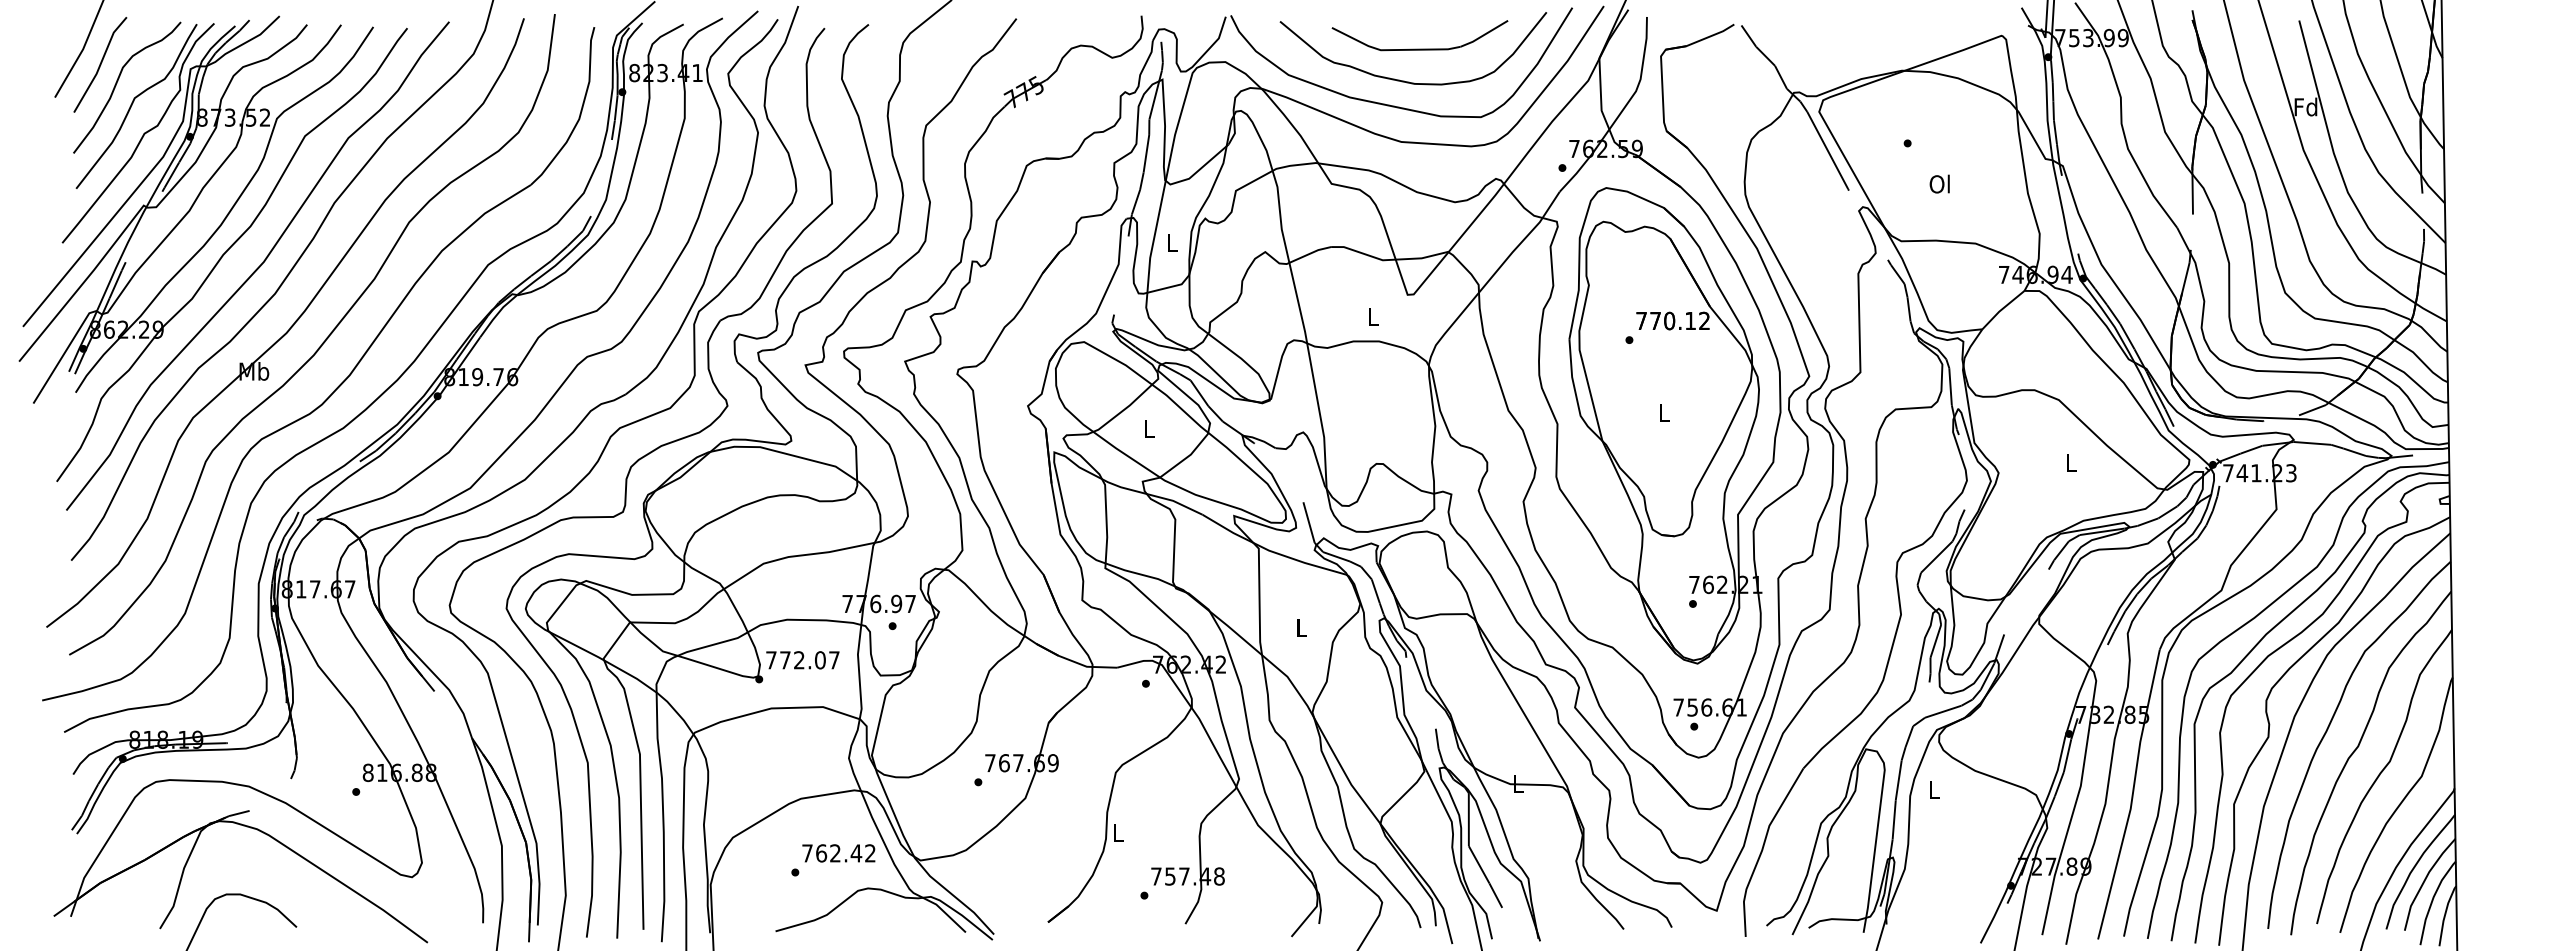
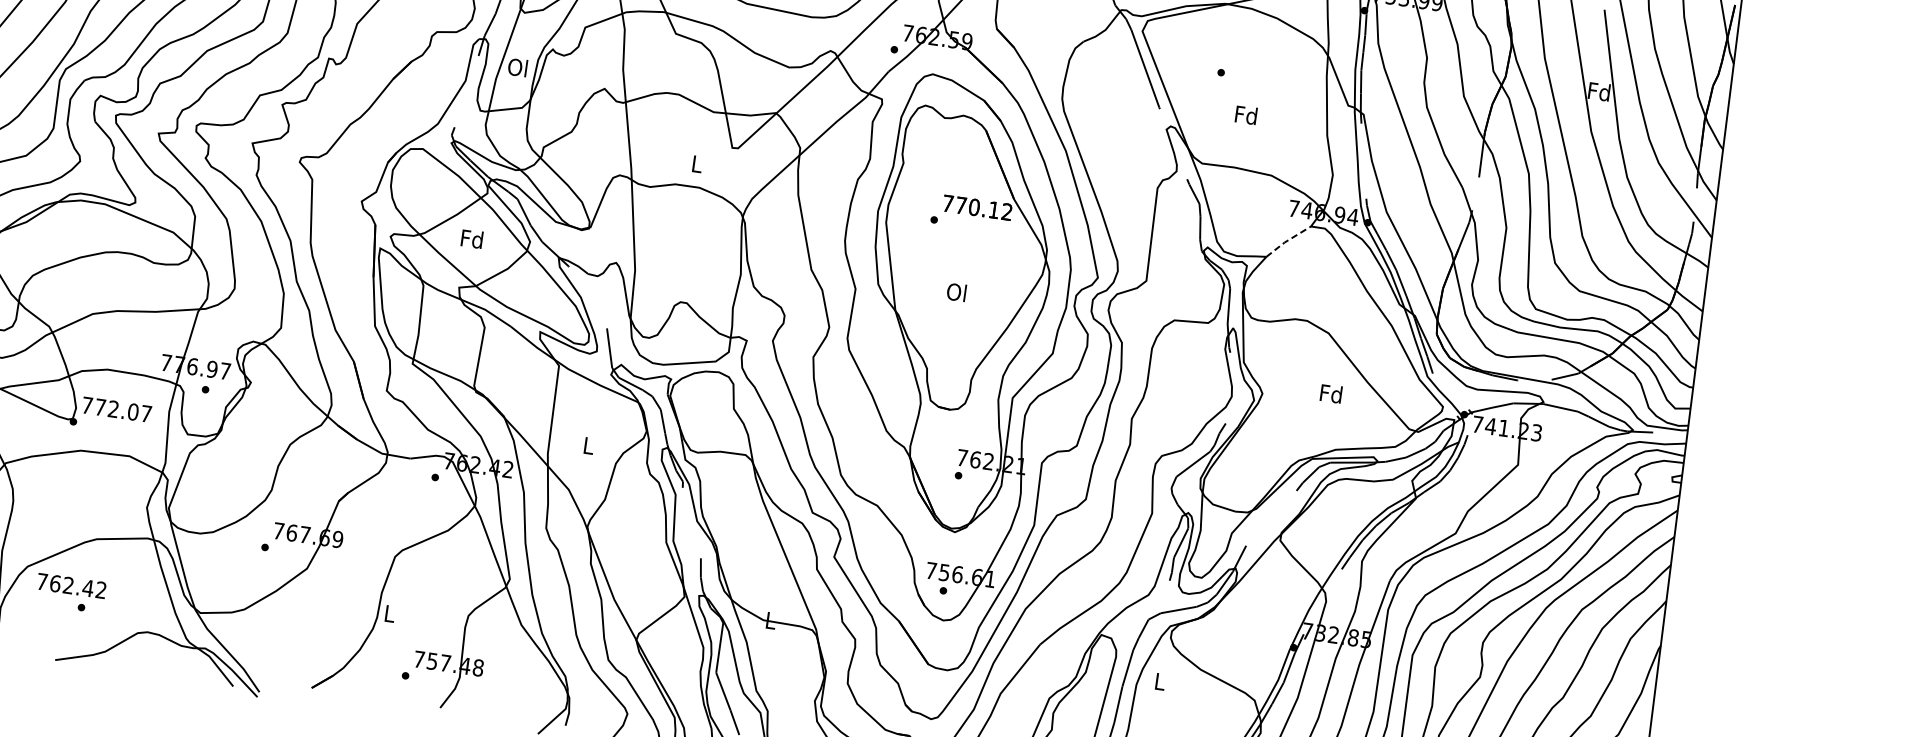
text: (1940, 183) -> (1246, 114), Ol -> Fd
text: (1171, 242) -> (518, 67), L -> Ol
line: (2002, 309) -> (1287, 240), solid -> dashed
text: (1663, 412) -> (956, 292), L -> Ol
text: (1148, 428) -> (471, 238), L -> Fd
text: (2070, 462) -> (1331, 393), L -> Fd
text: (838, 853) -> (71, 586), moved

